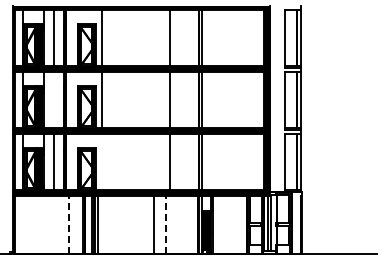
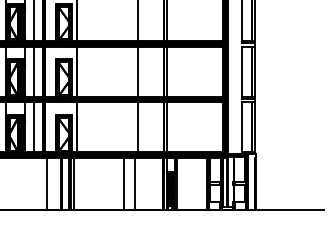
line: (53, 99) -> (33, 71), added
line: (101, 161) -> (76, 127), added
line: (68, 224) -> (47, 183), dashed -> solid
line: (166, 224) -> (135, 183), dashed -> solid

